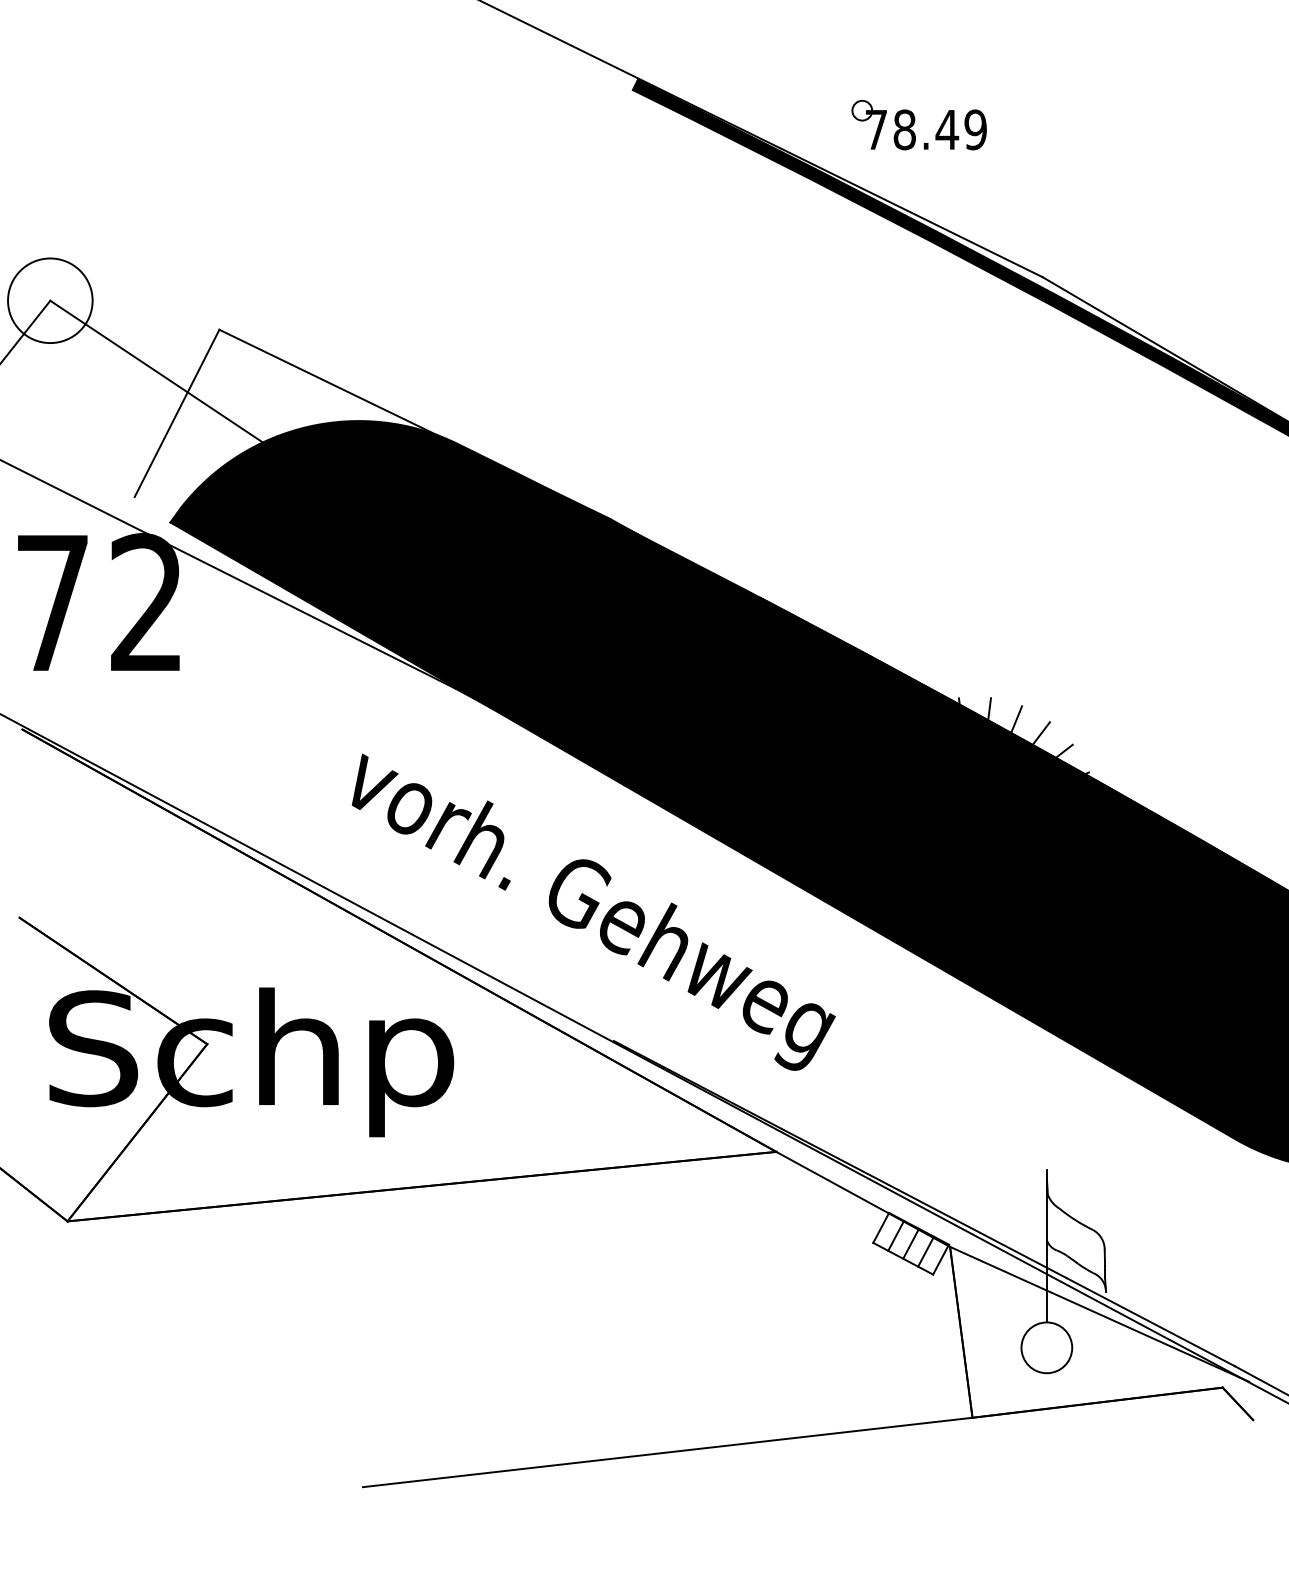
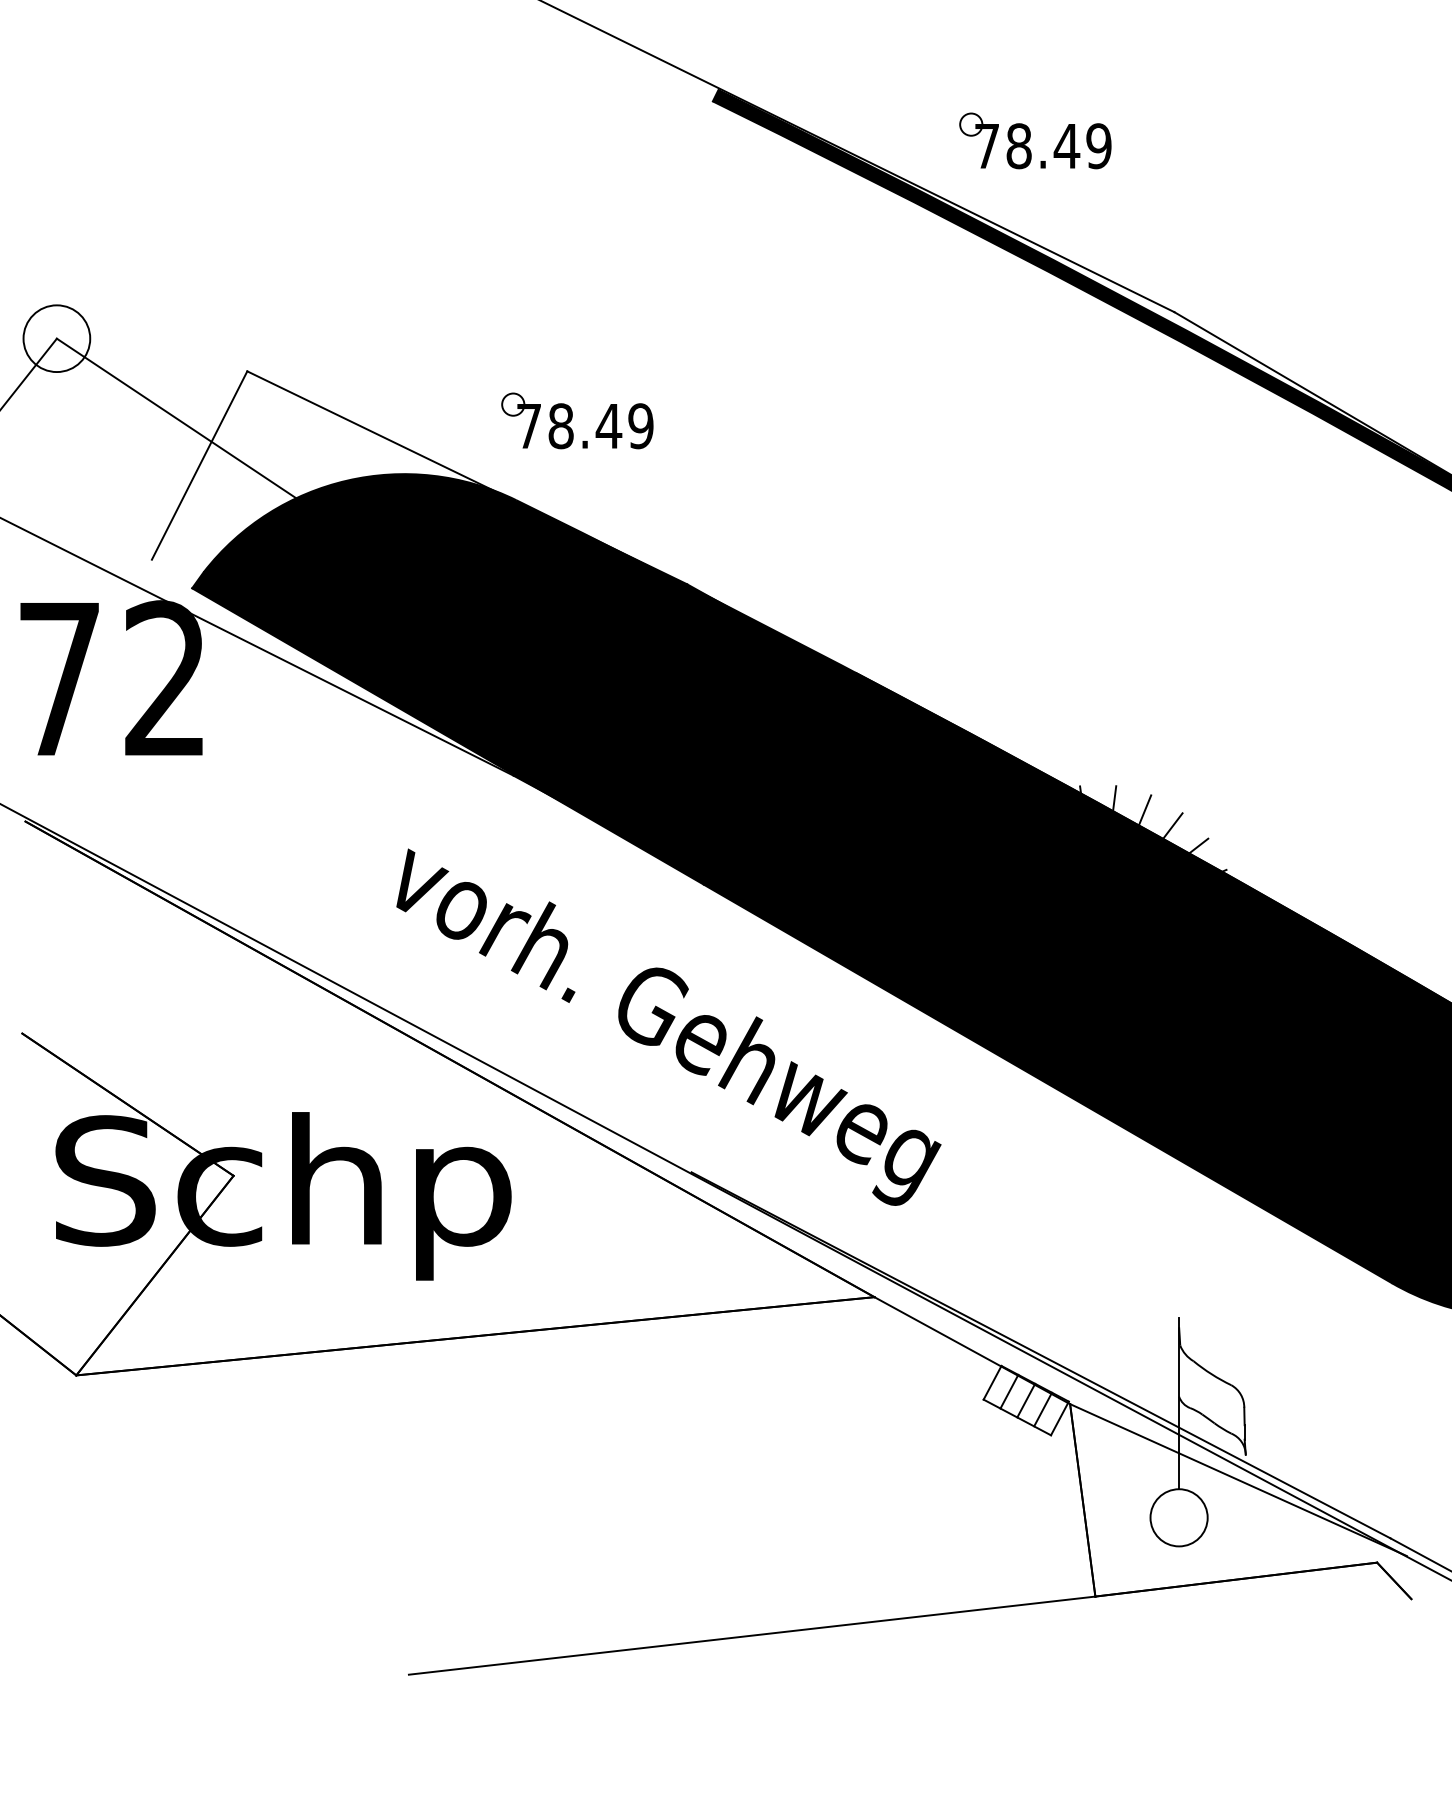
circle: (49, 300) -> (56, 338), size x0.7
part: (512, 373) -> (577, 420), added

